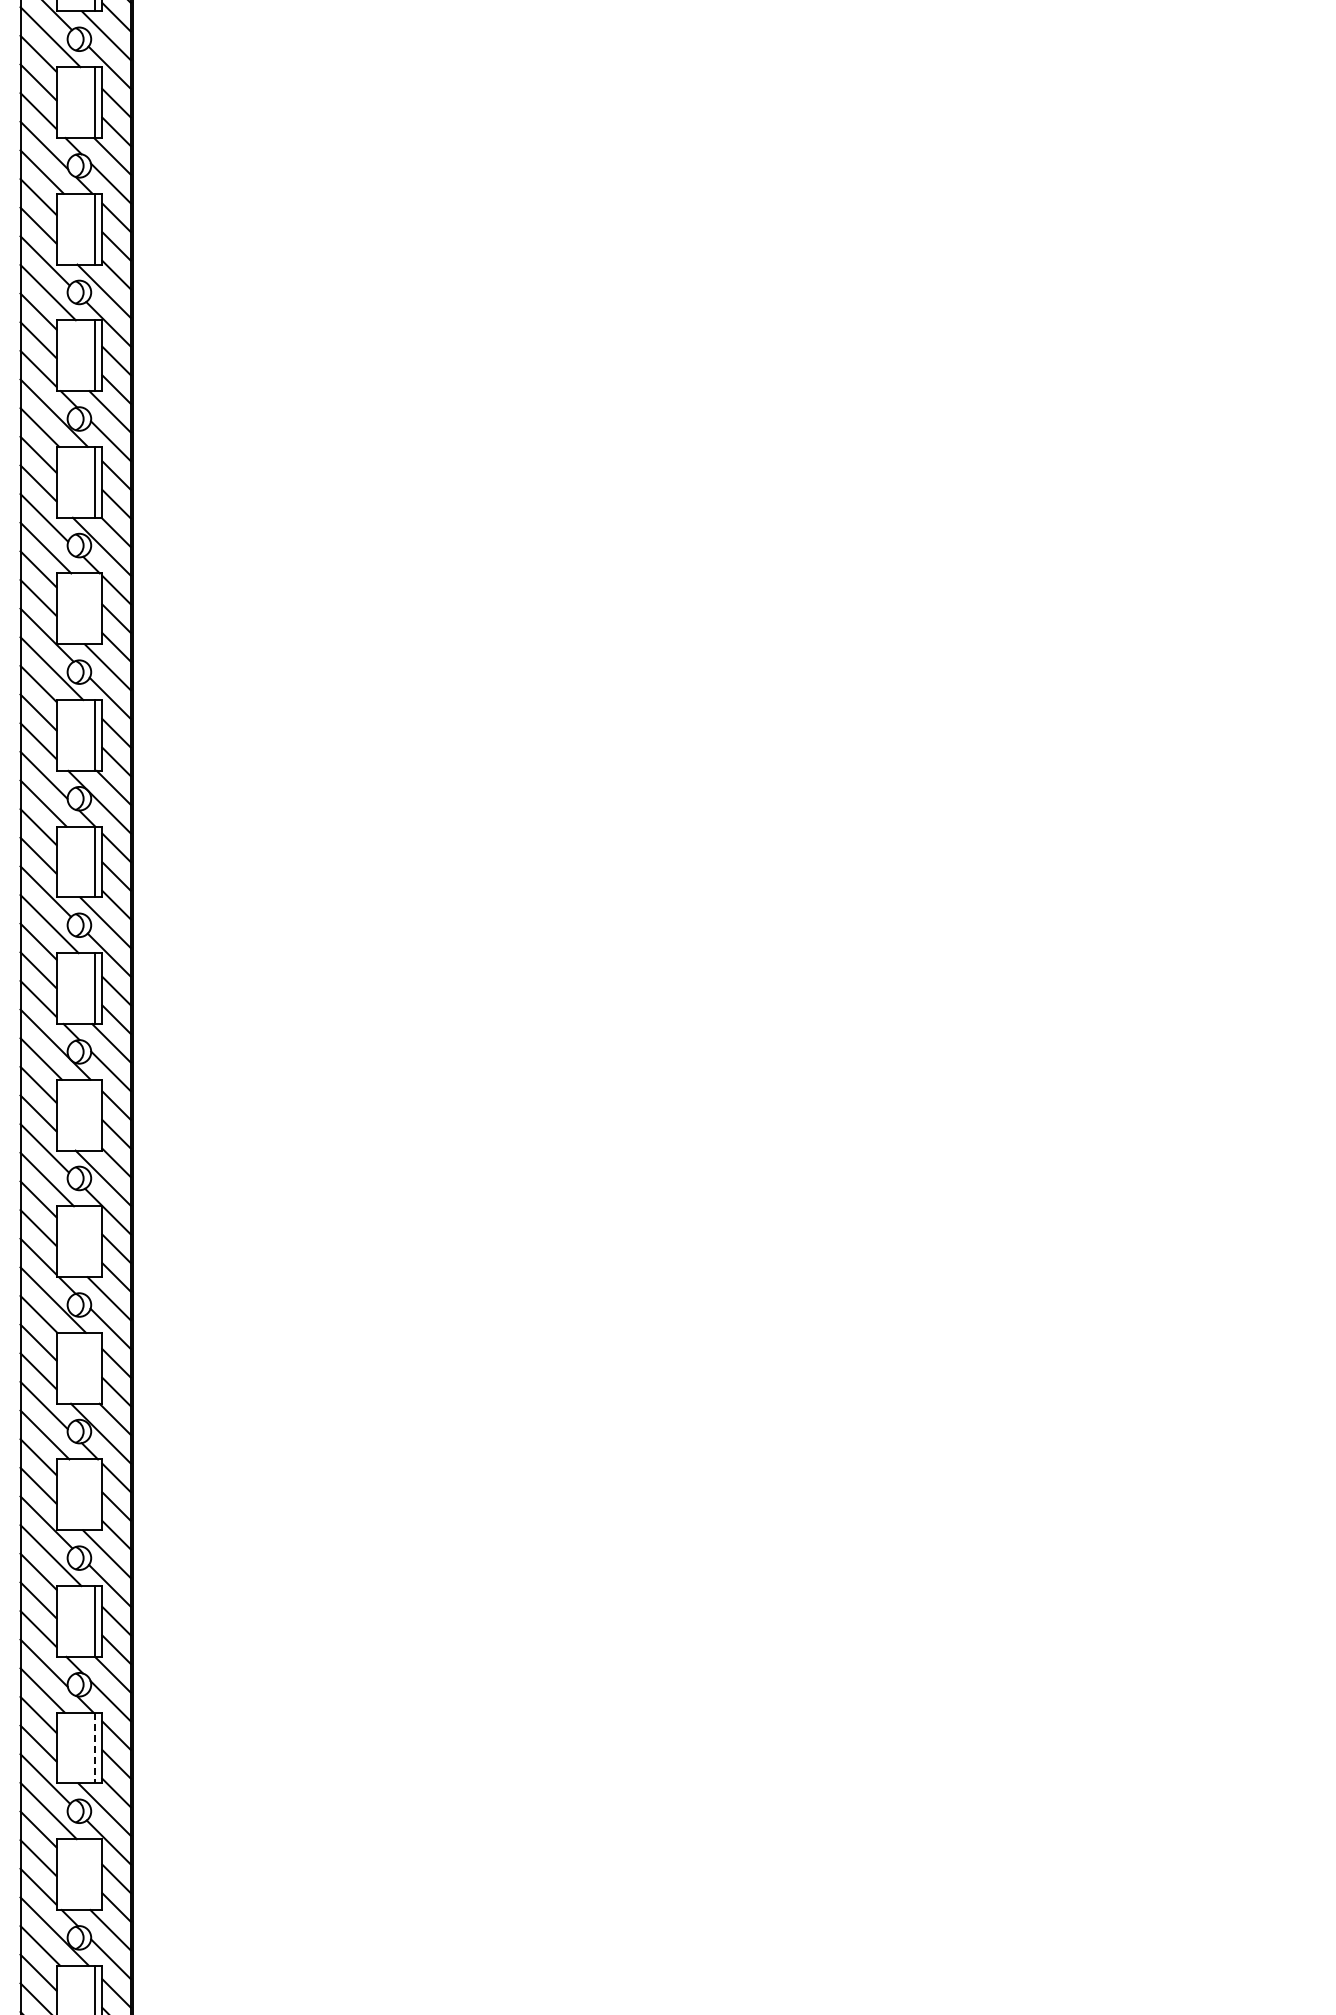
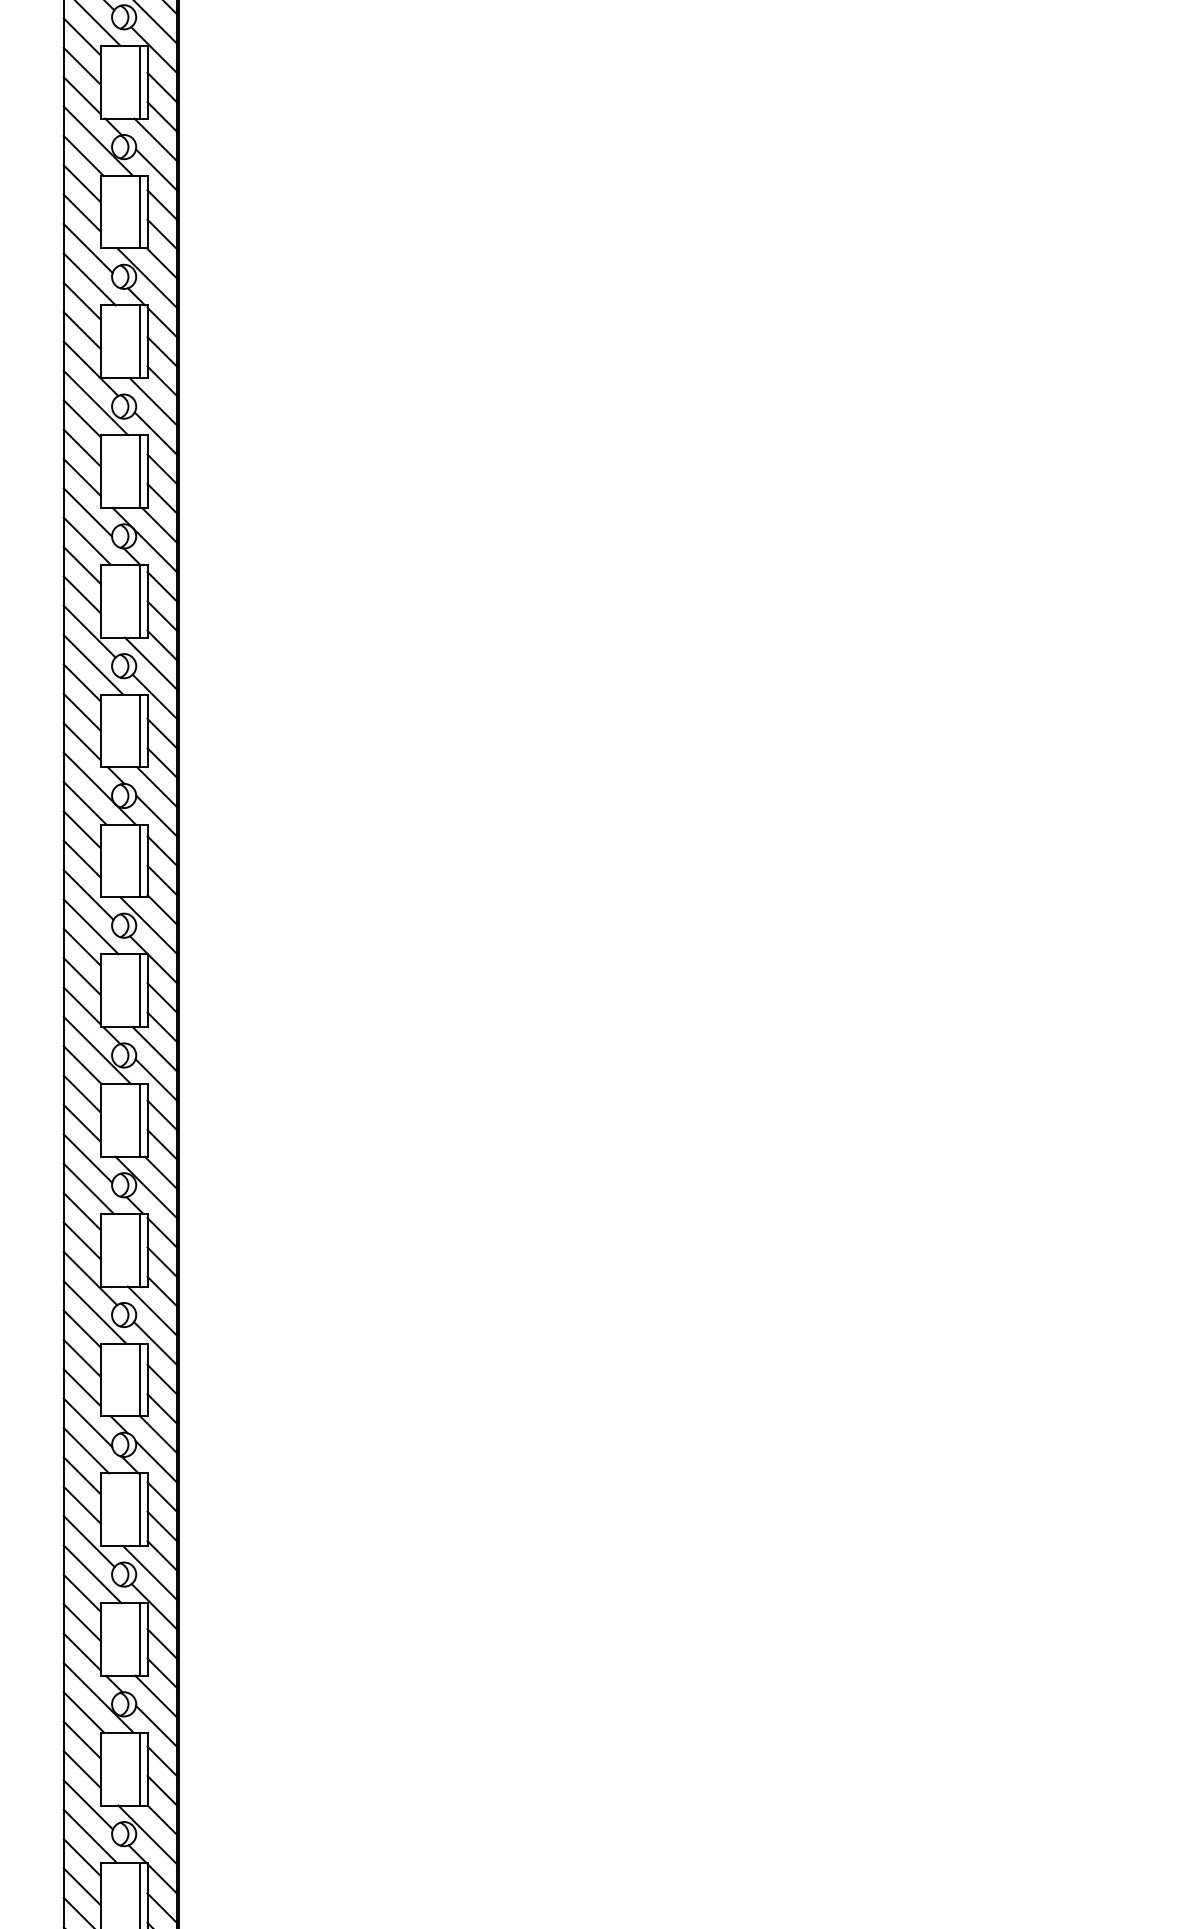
line: (94, 608) -> (139, 341), added
line: (94, 1114) -> (139, 860), added
line: (94, 1241) -> (139, 990), added
line: (94, 1367) -> (139, 1119), added
line: (94, 1494) -> (139, 1249), added
line: (94, 1748) -> (139, 1510), dashed -> solid
line: (94, 1874) -> (139, 1639), added

